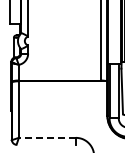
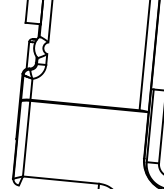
line: (46, 137) -> (59, 179), dashed -> solid

